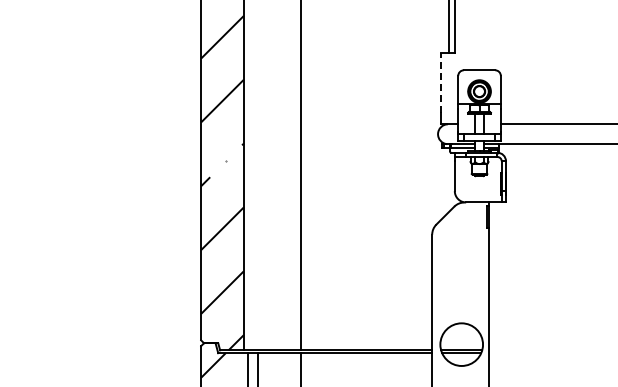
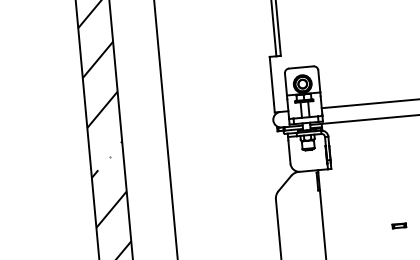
line: (440, 83) -> (271, 80), dashed -> solid
part: (585, 282) -> (399, 225), added

